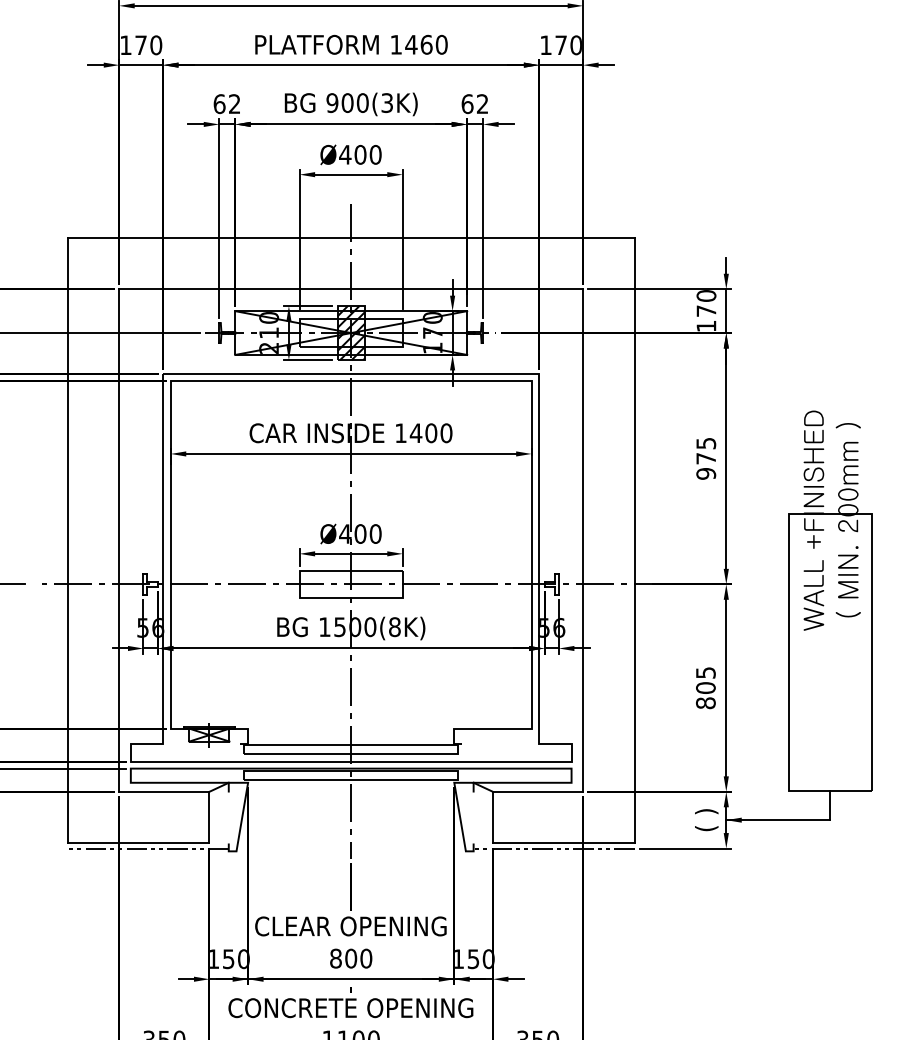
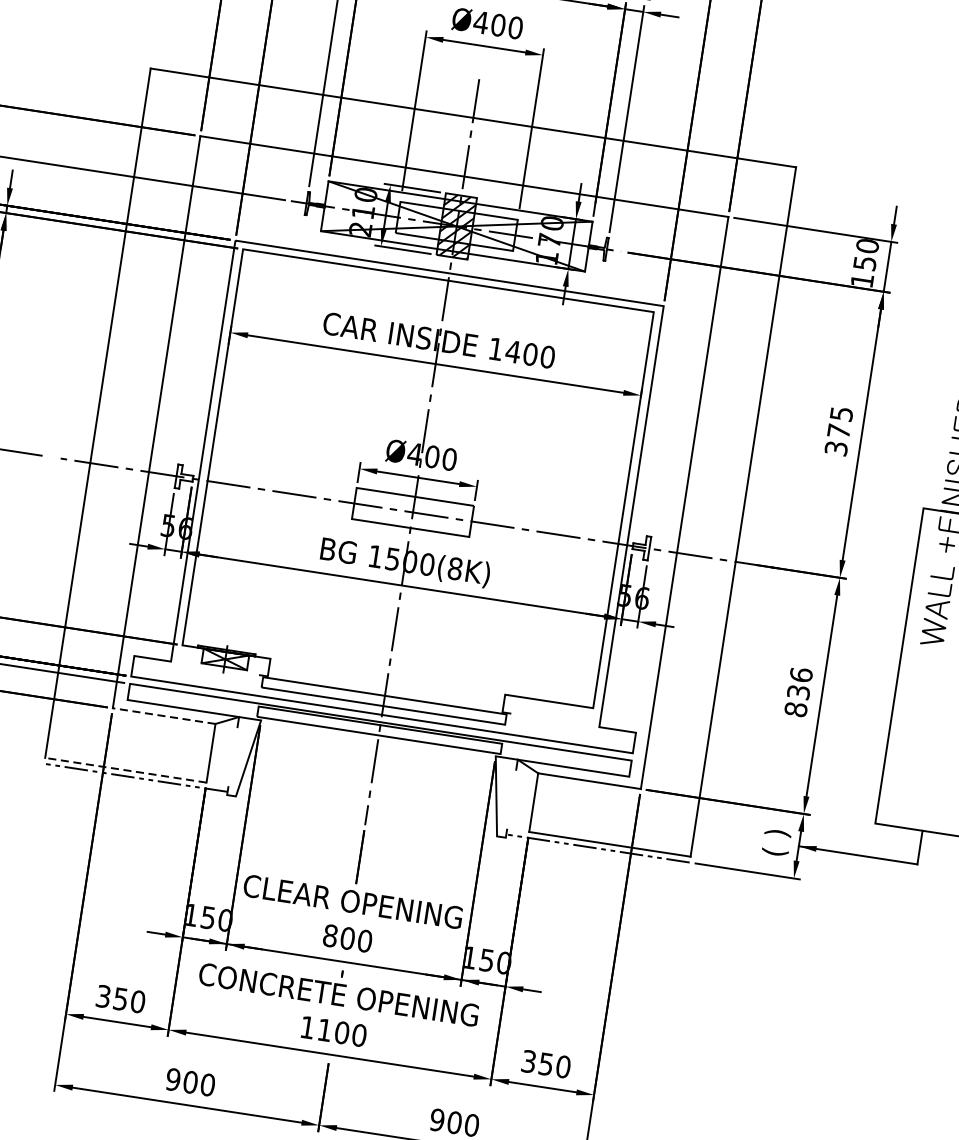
text: (706, 310) -> (865, 262), 170 -> 150
text: (705, 473) -> (835, 448), 975 -> 375
text: (705, 679) -> (799, 682), 805 -> 836
line: (163, 791) -> (163, 715), solid -> dashed
line: (138, 843) -> (125, 770), solid -> dashed

